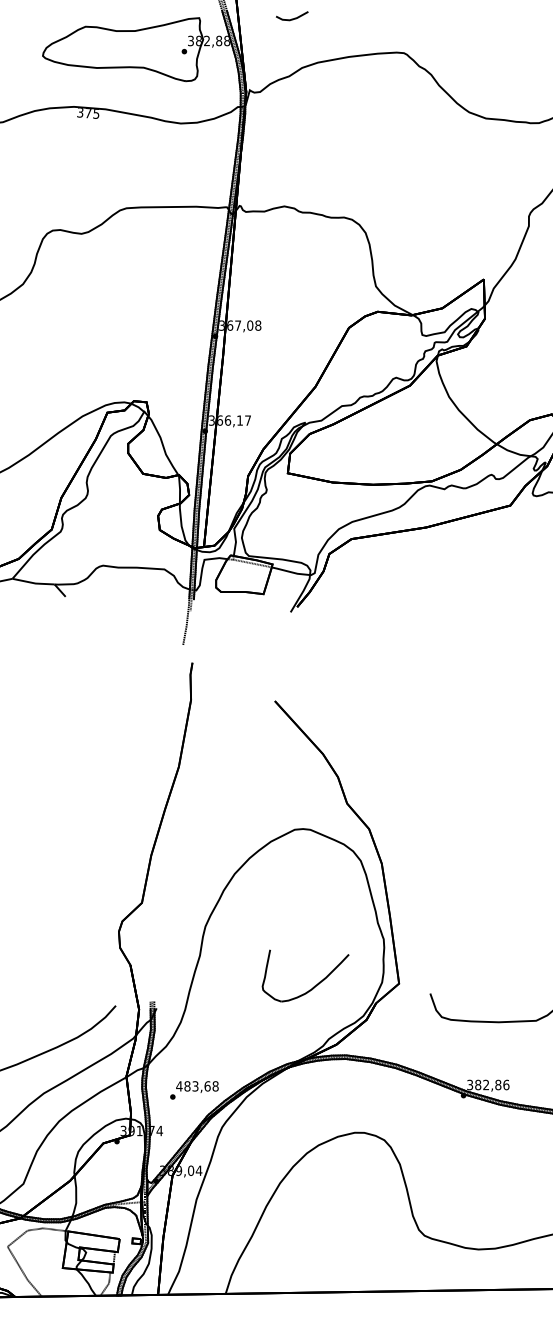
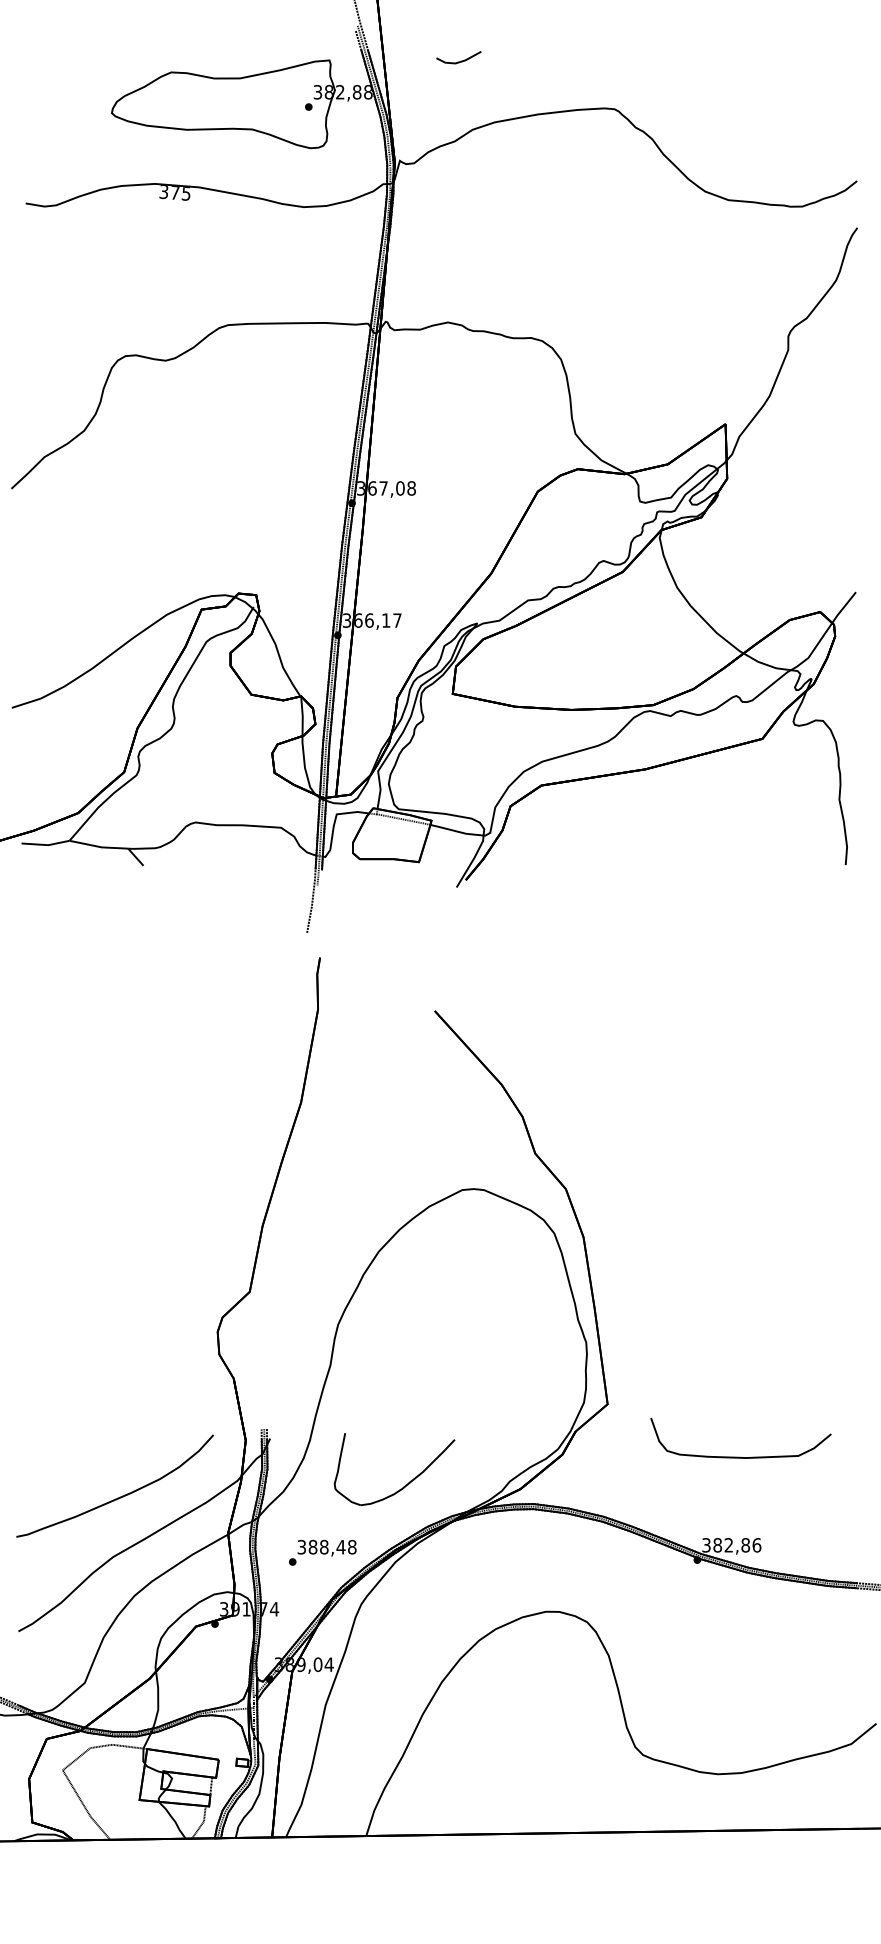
part: (312, 987) -> (404, 1485), moved
text: (193, 1085) -> (321, 1546), 483,68 -> 388,48

